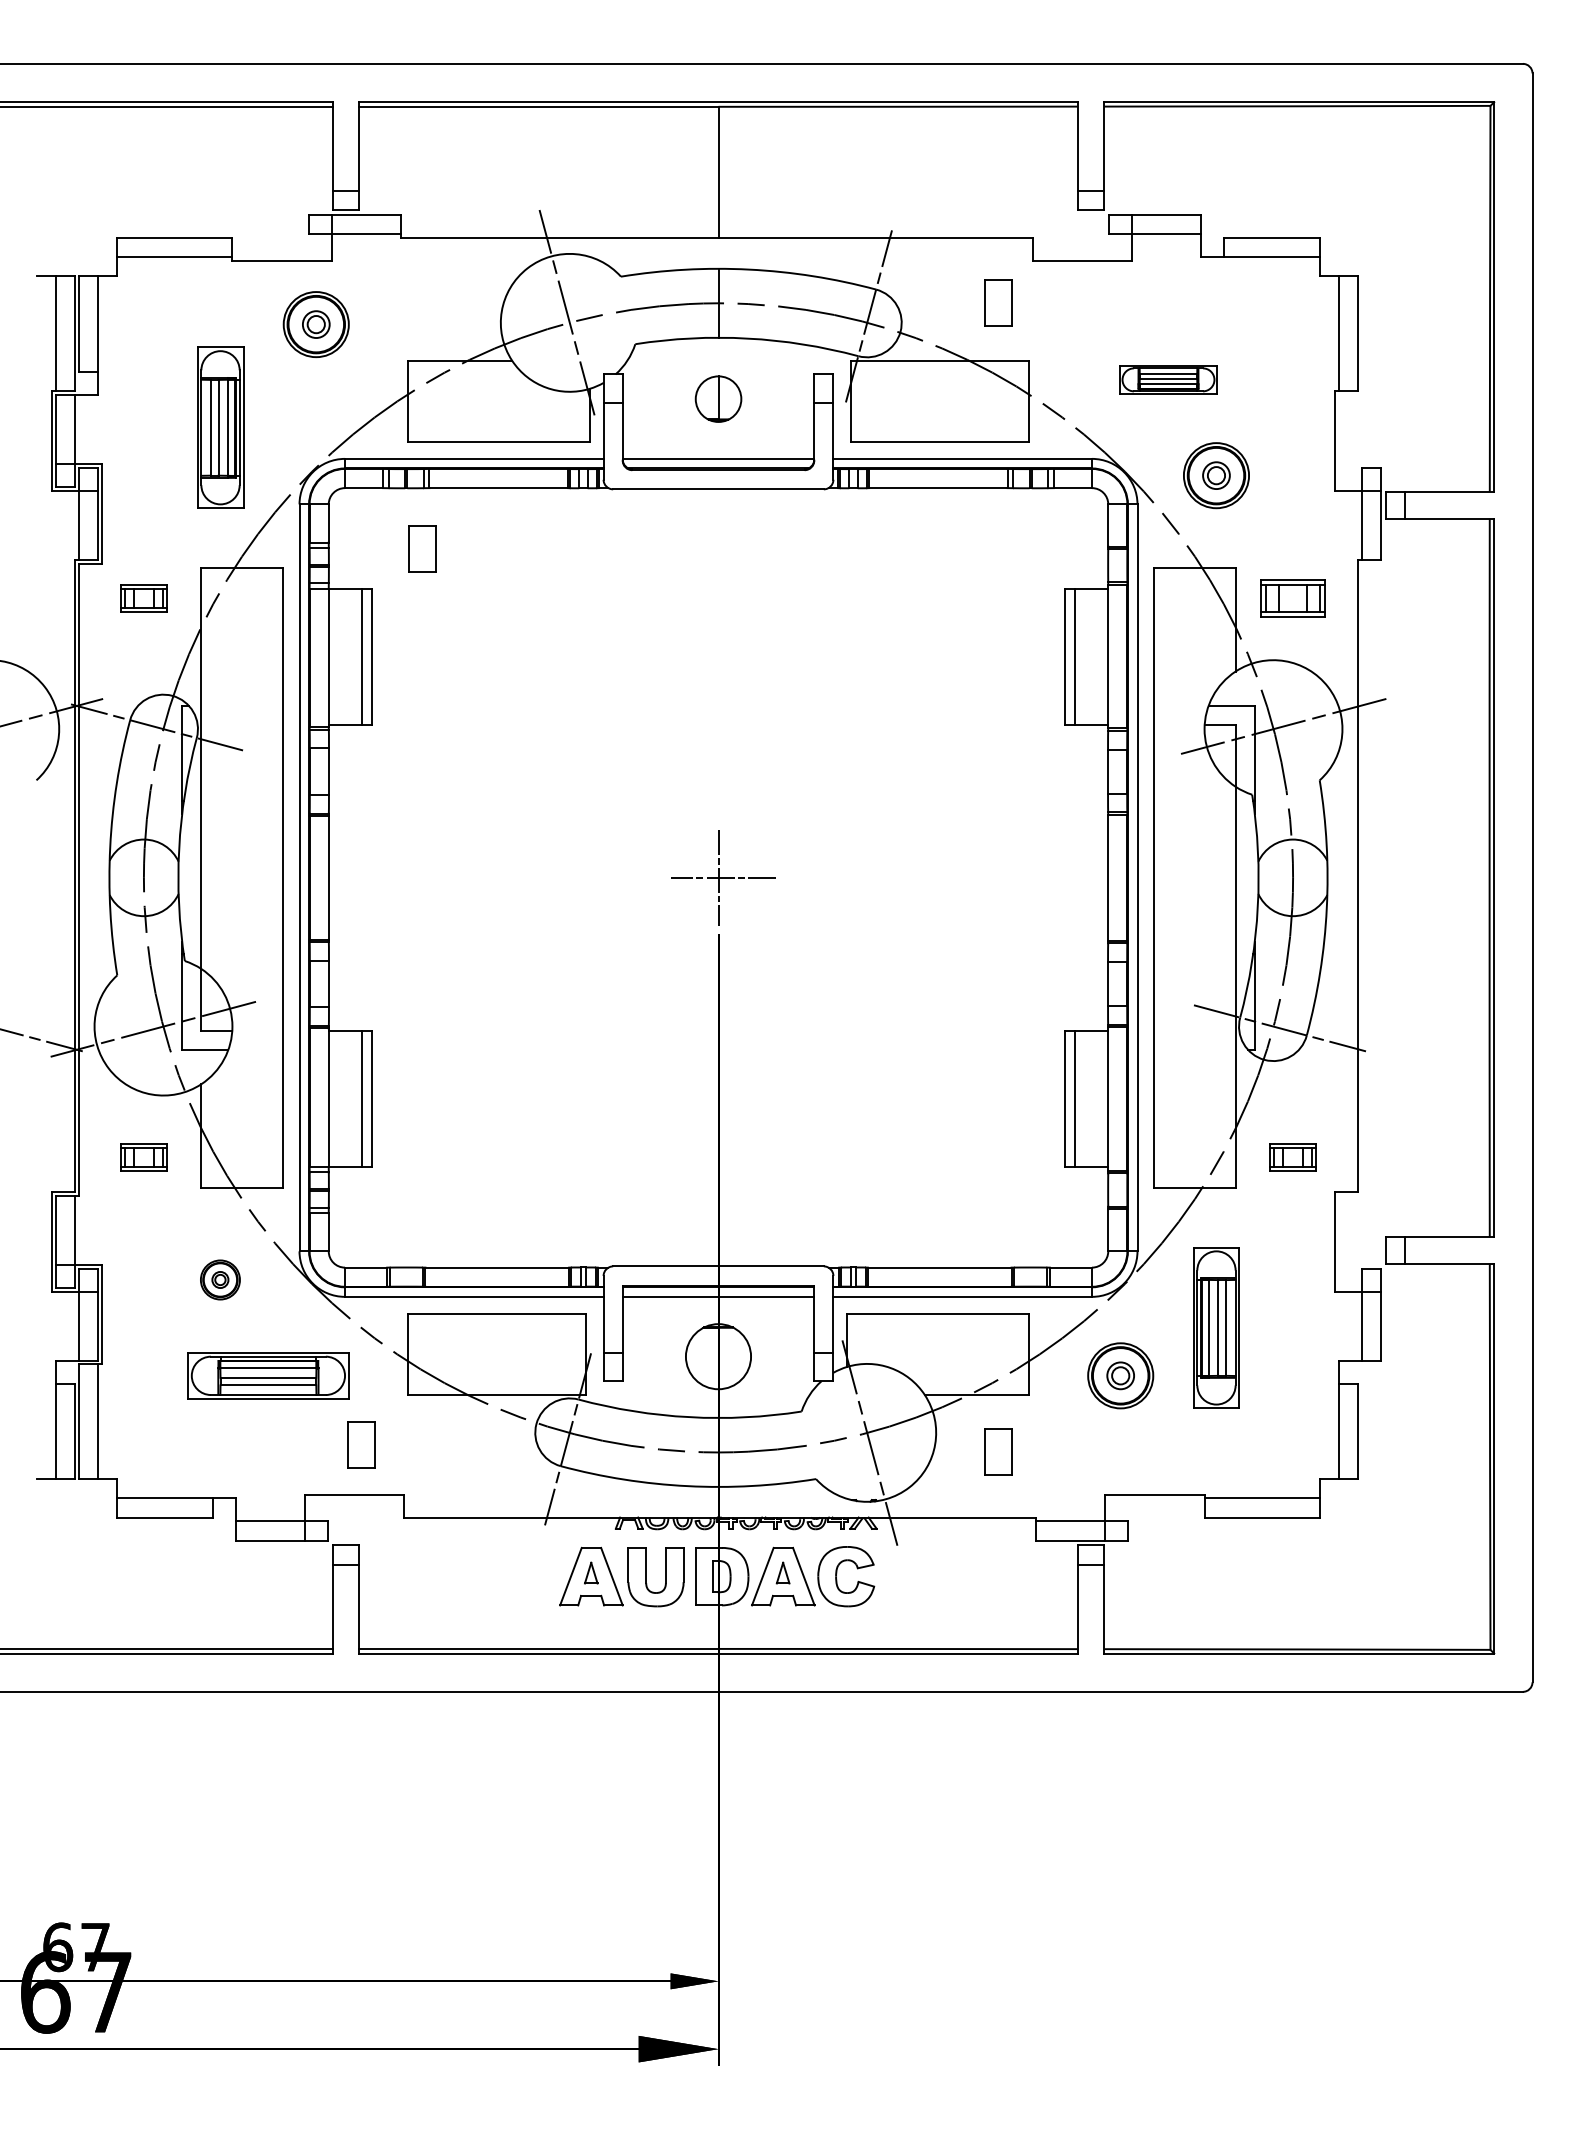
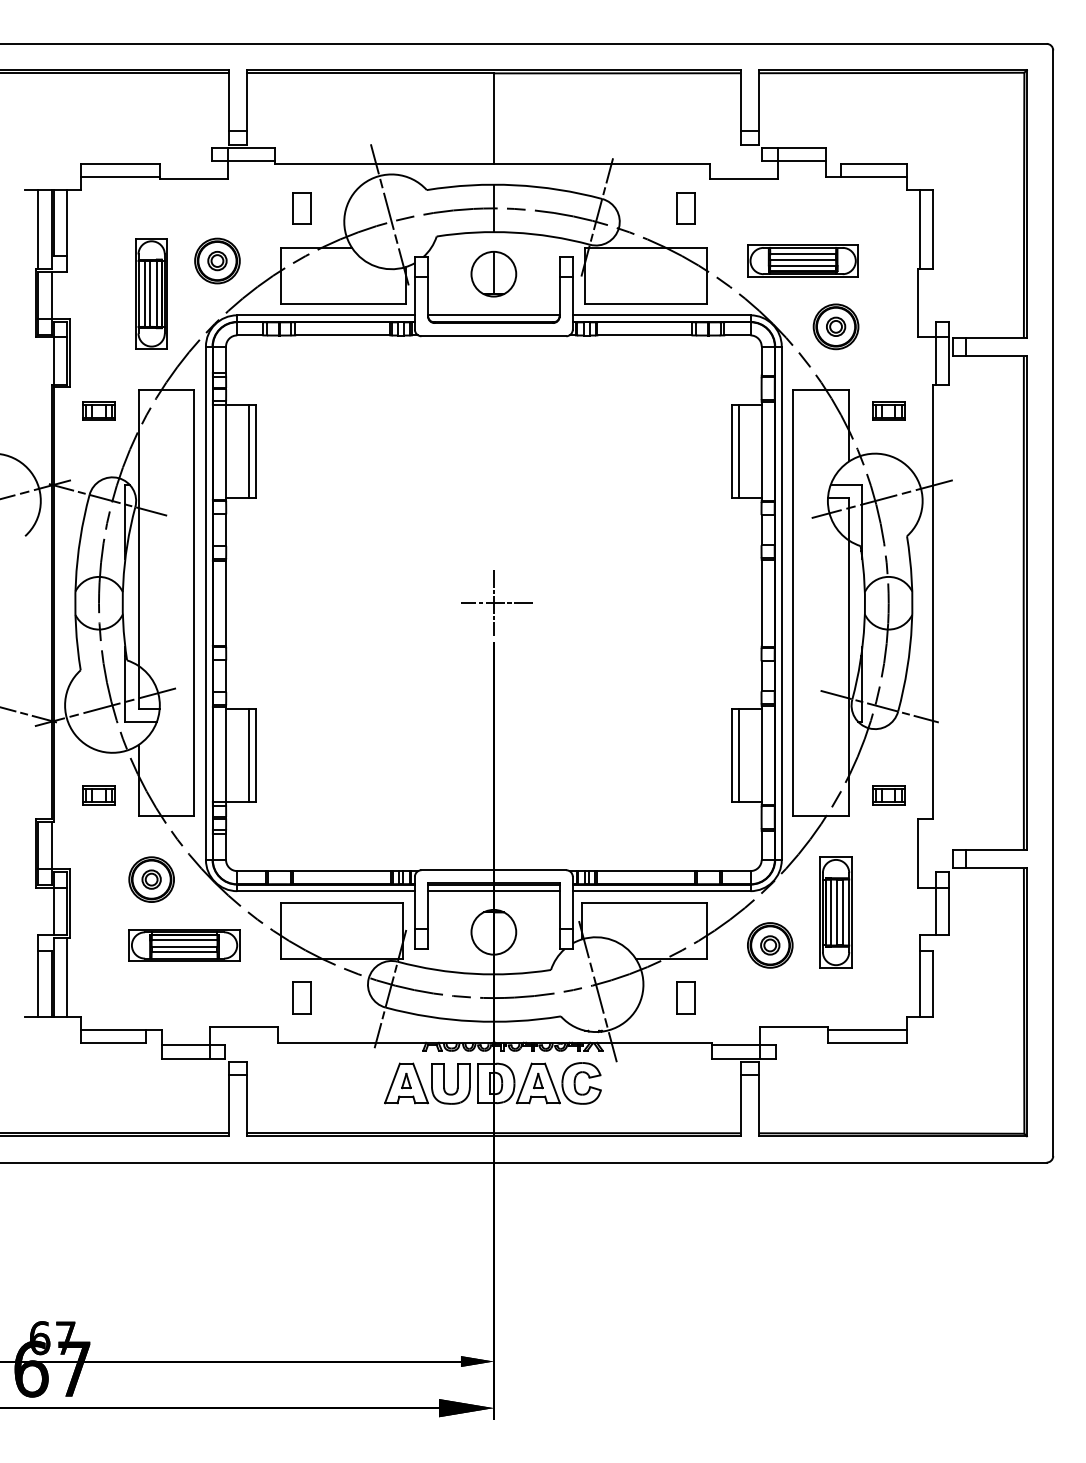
part: (316, 323) -> (217, 260), moved
part: (1167, 379) -> (802, 260), size x1.67
part: (717, 399) -> (493, 274), size x1.43
part: (422, 549) -> (301, 208), moved
part: (1292, 597) -> (888, 410), size x0.71
part: (220, 1279) -> (151, 879), size x1.67
part: (361, 1444) -> (301, 997), moved

